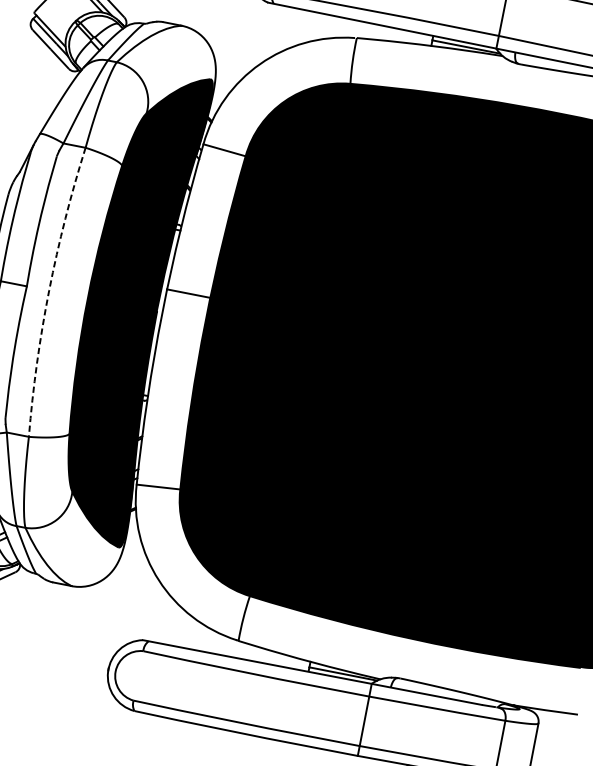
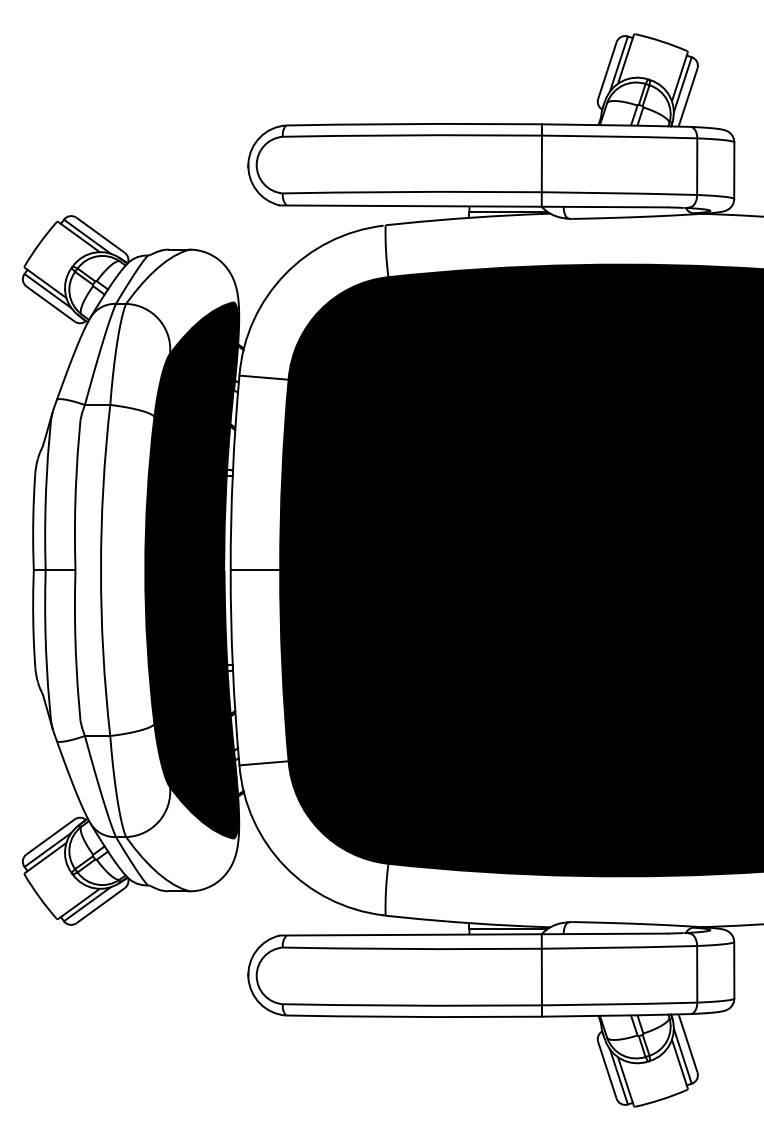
arc: (48, 290) -> (100, 570), dashed -> solid
line: (188, 293) -> (255, 570), moved

